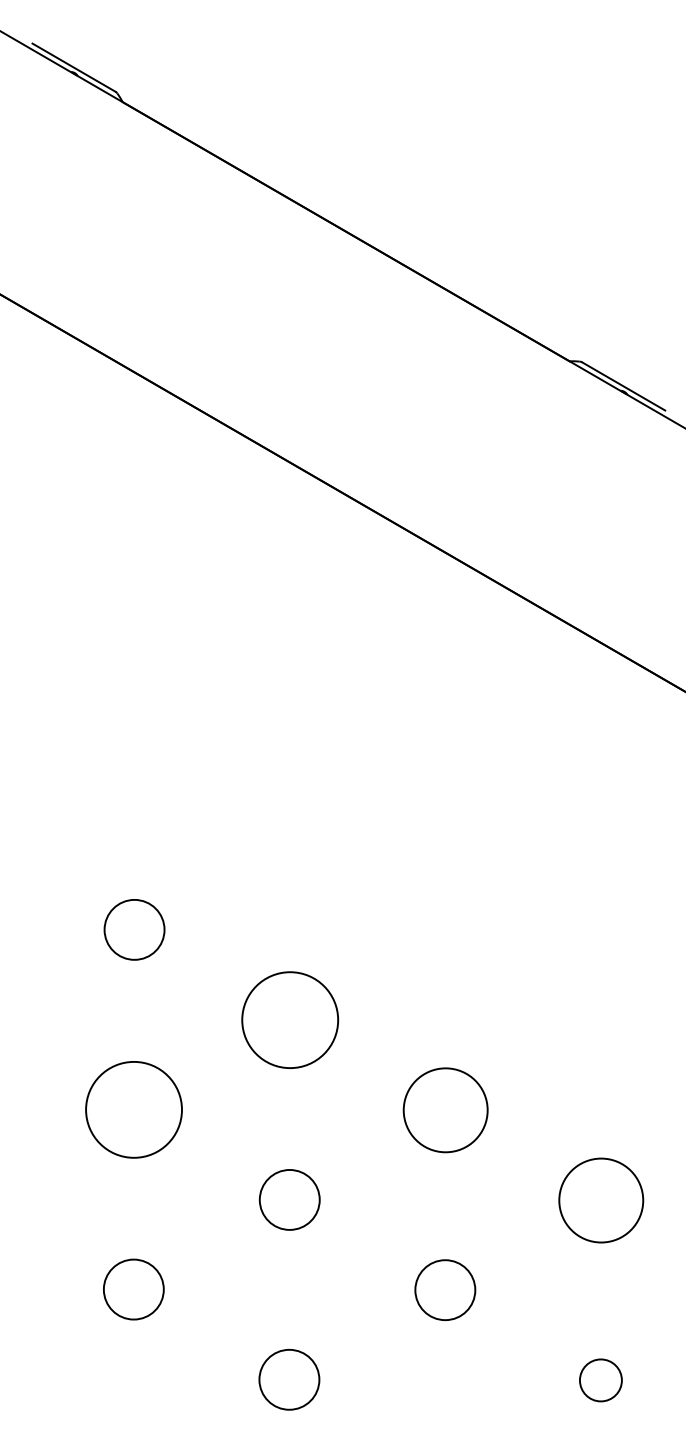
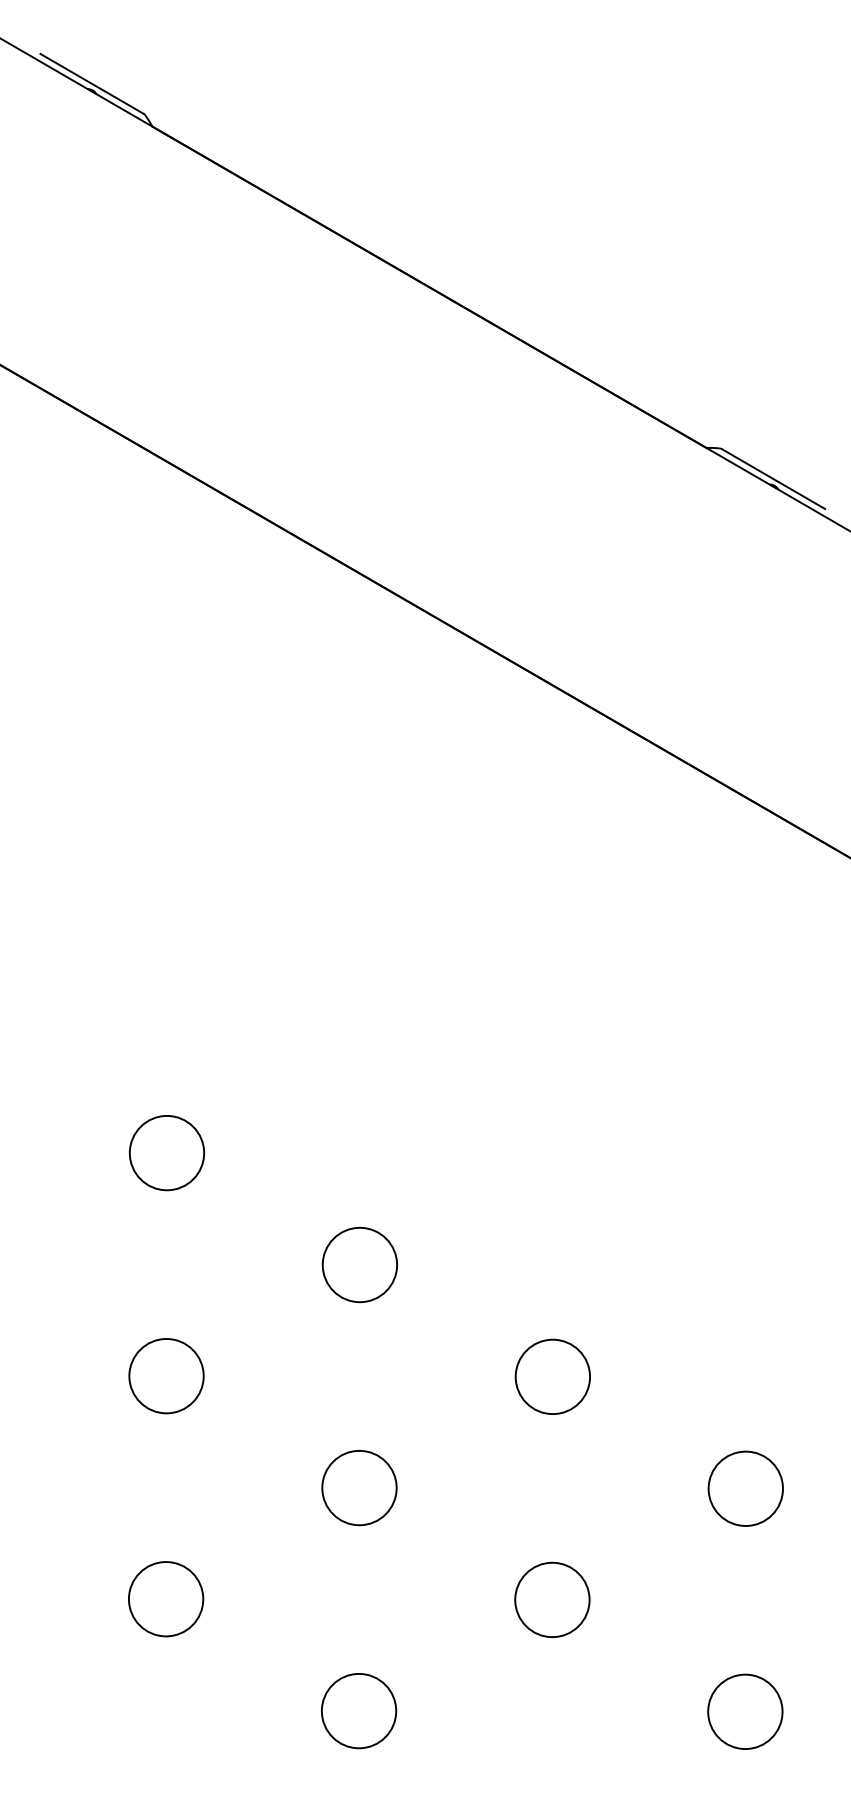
circle: (289, 1019) -> (359, 1264), size x0.62
circle: (134, 1109) -> (166, 1375), size x0.62
circle: (445, 1110) -> (552, 1377), size x0.71
circle: (601, 1200) -> (746, 1488), size x0.71
circle: (600, 1380) -> (744, 1711), size x1.43

